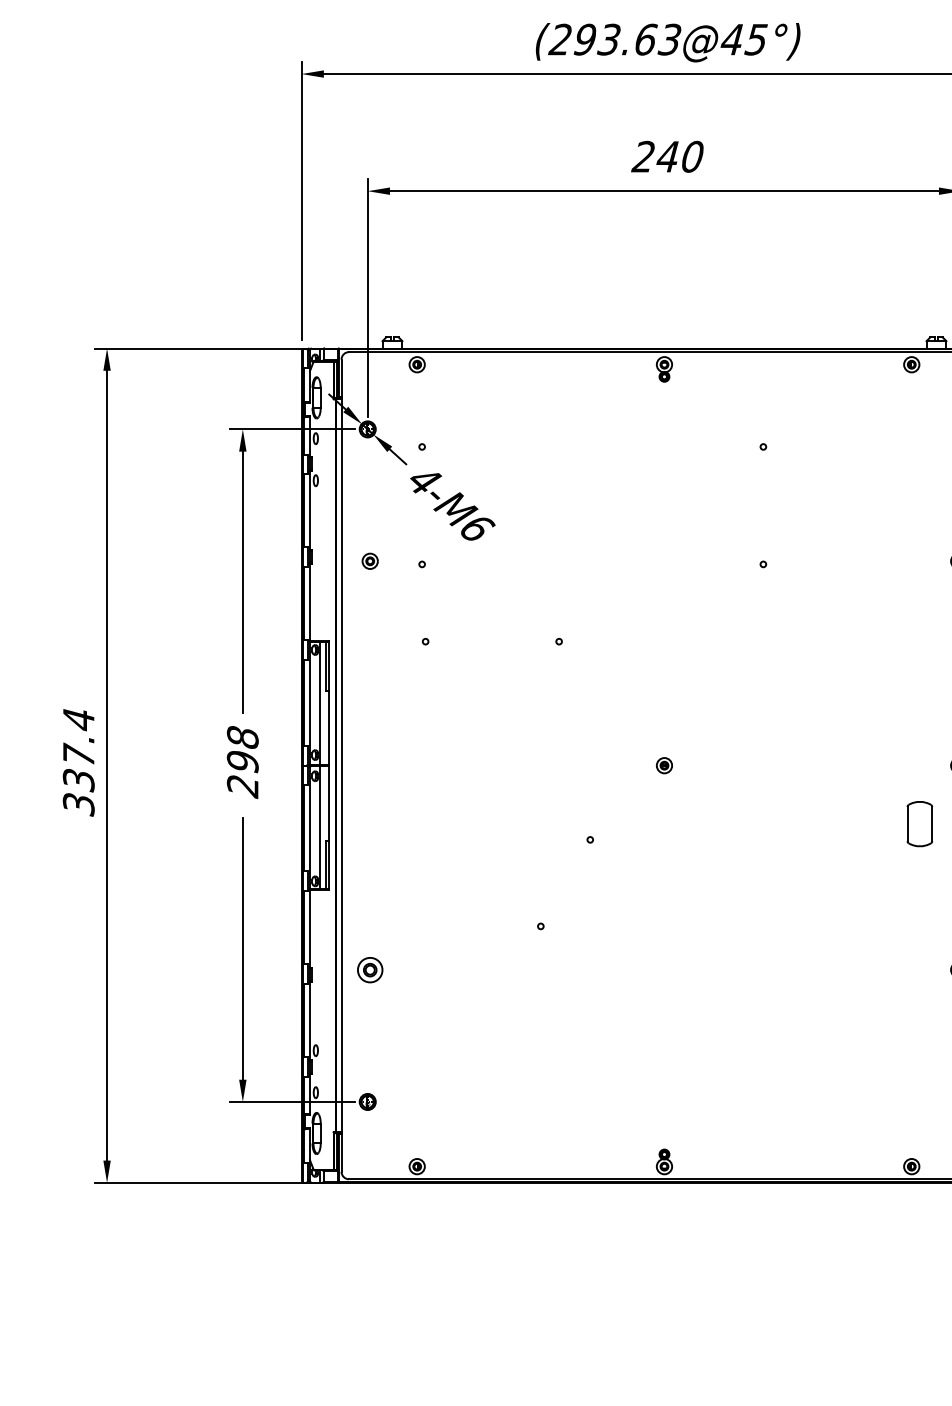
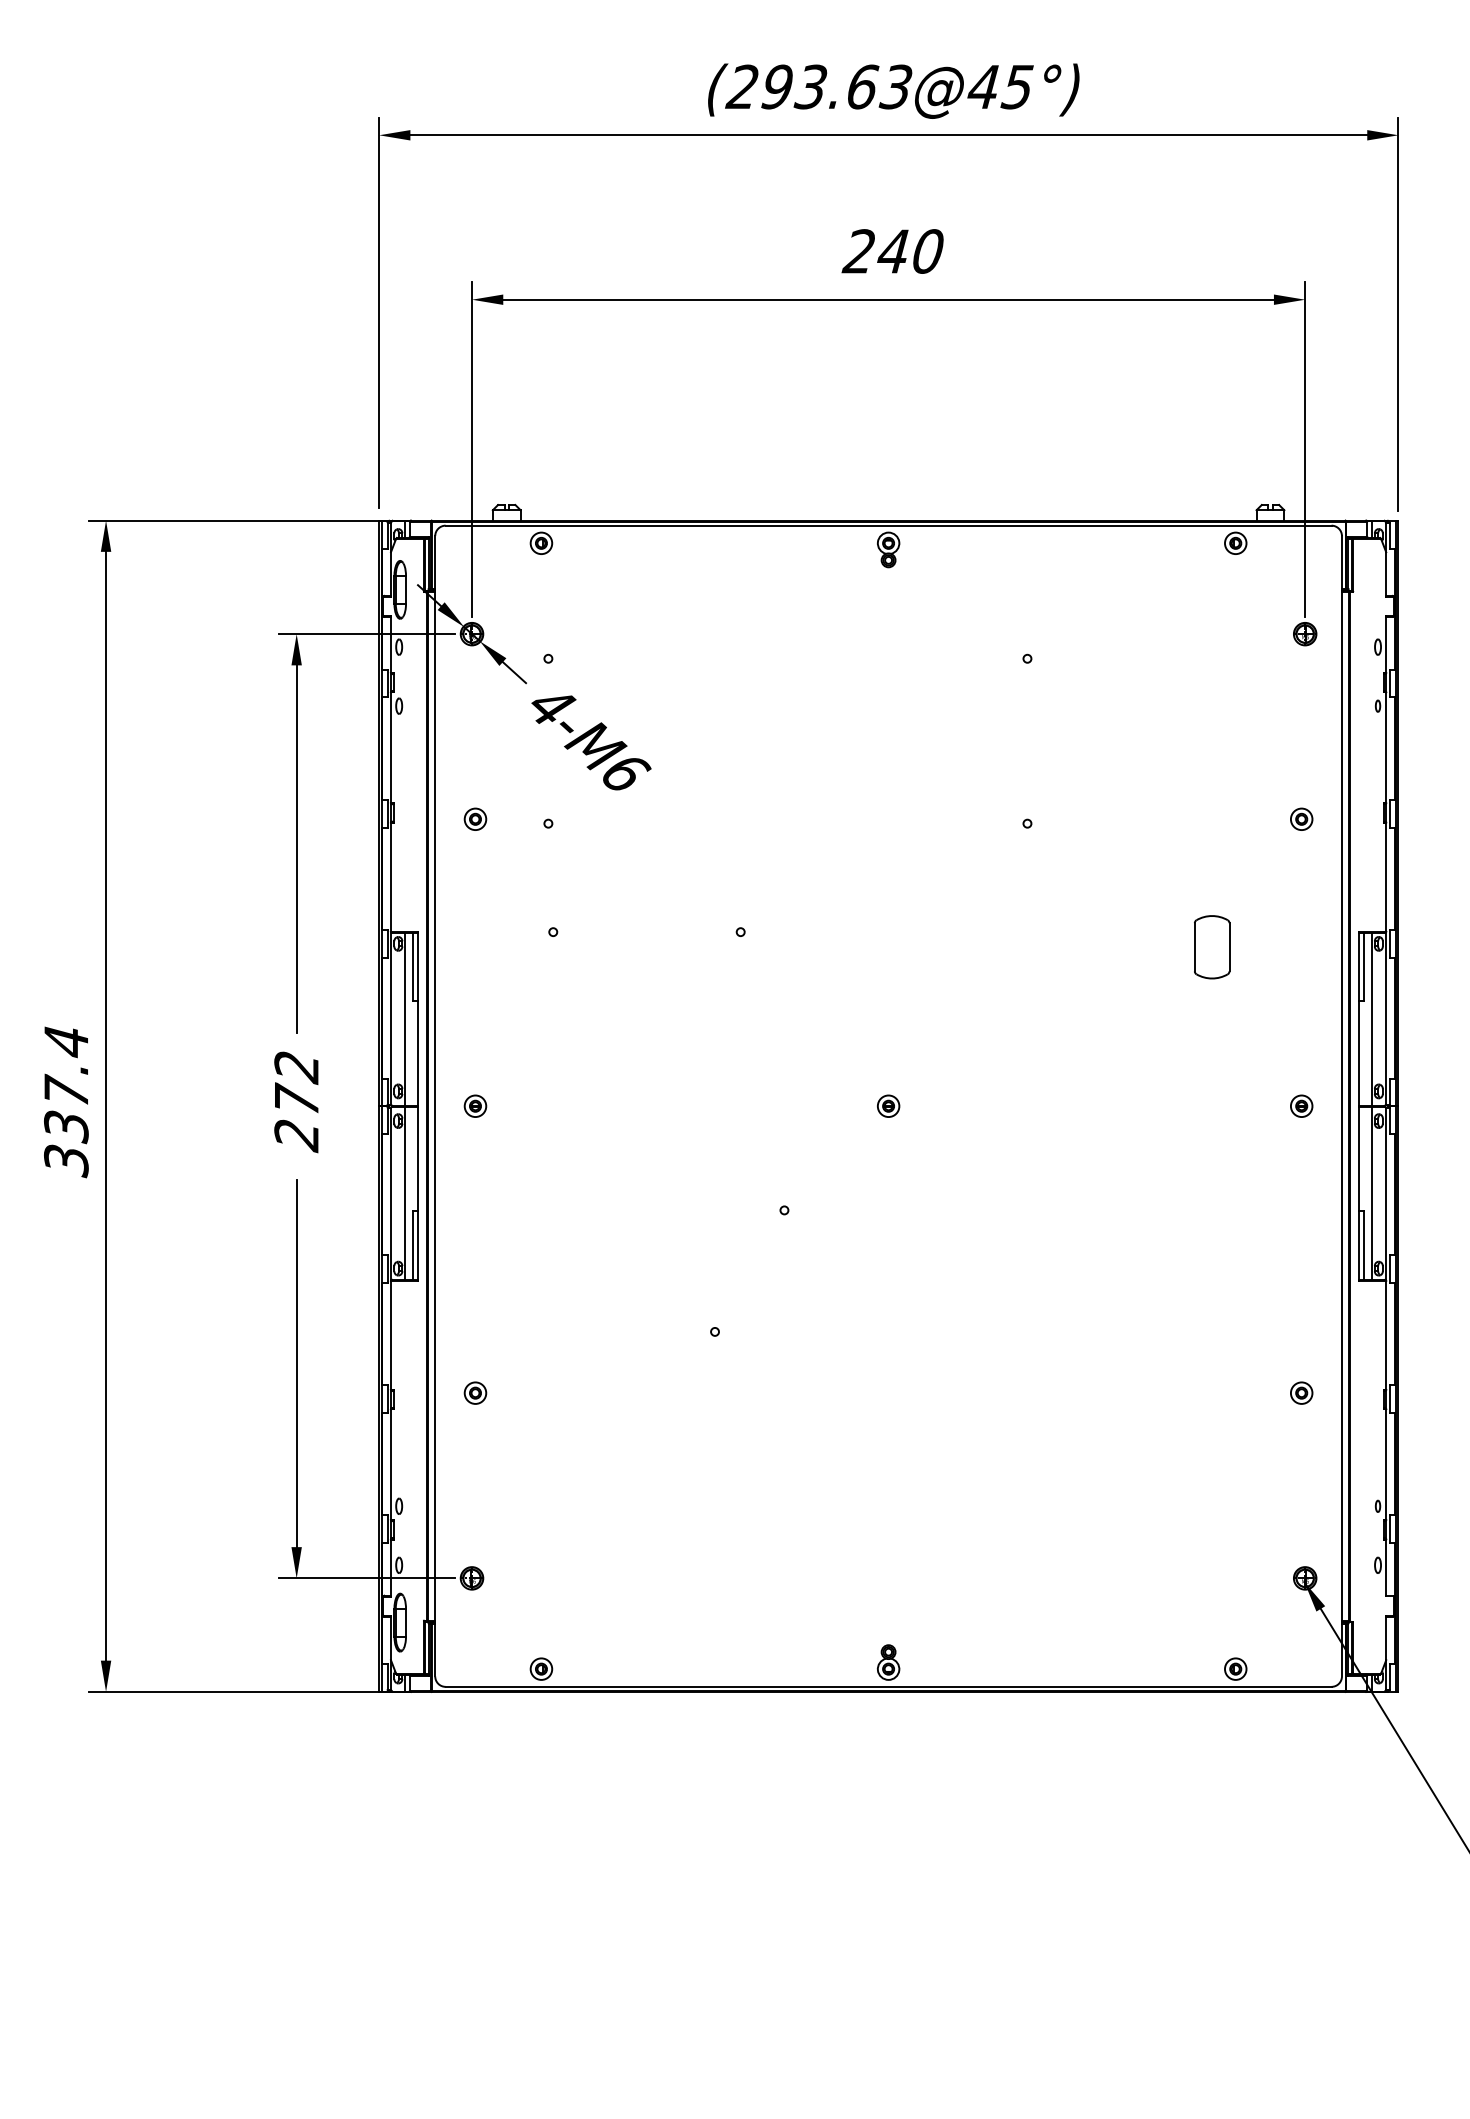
text: (242, 749) -> (296, 1083), 298 -> 272
part: (370, 765) -> (475, 1105), added
part: (920, 824) -> (1212, 947), moved
part: (370, 969) -> (475, 1392), size x0.62

